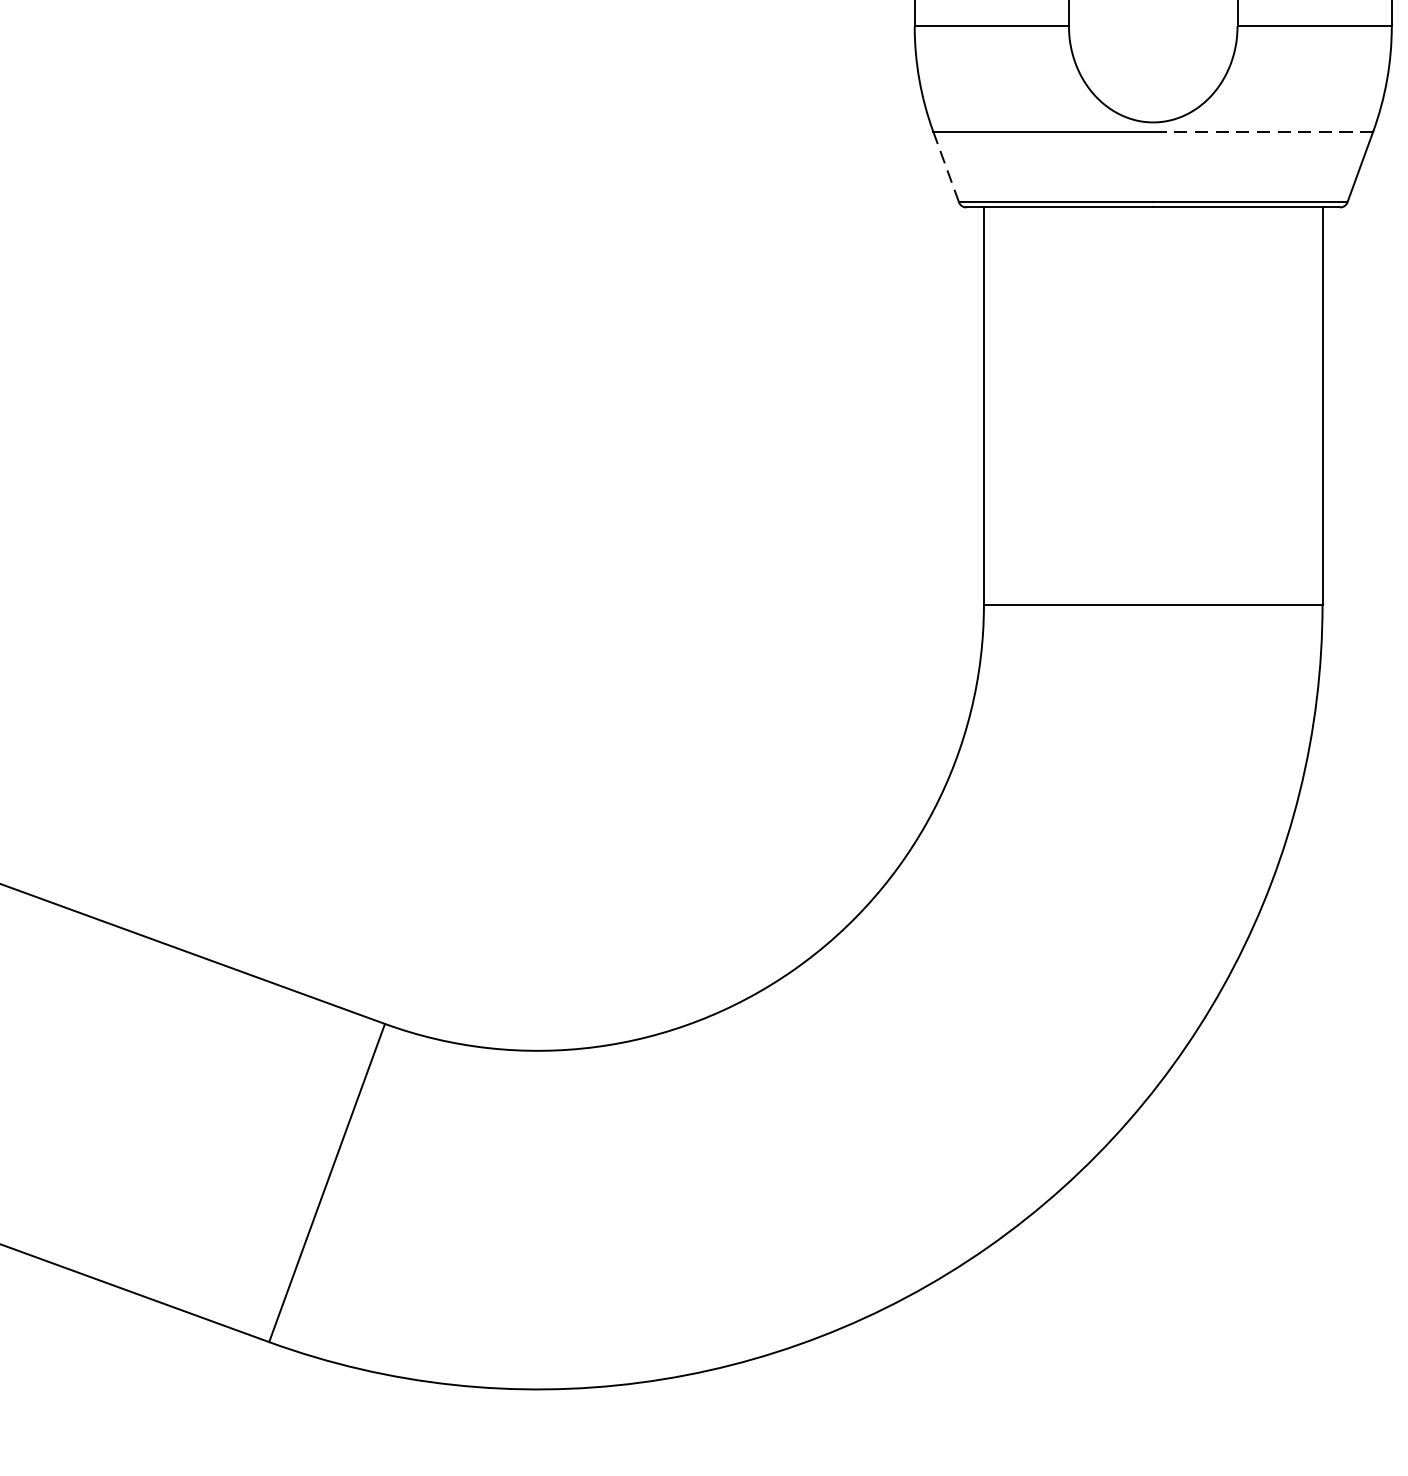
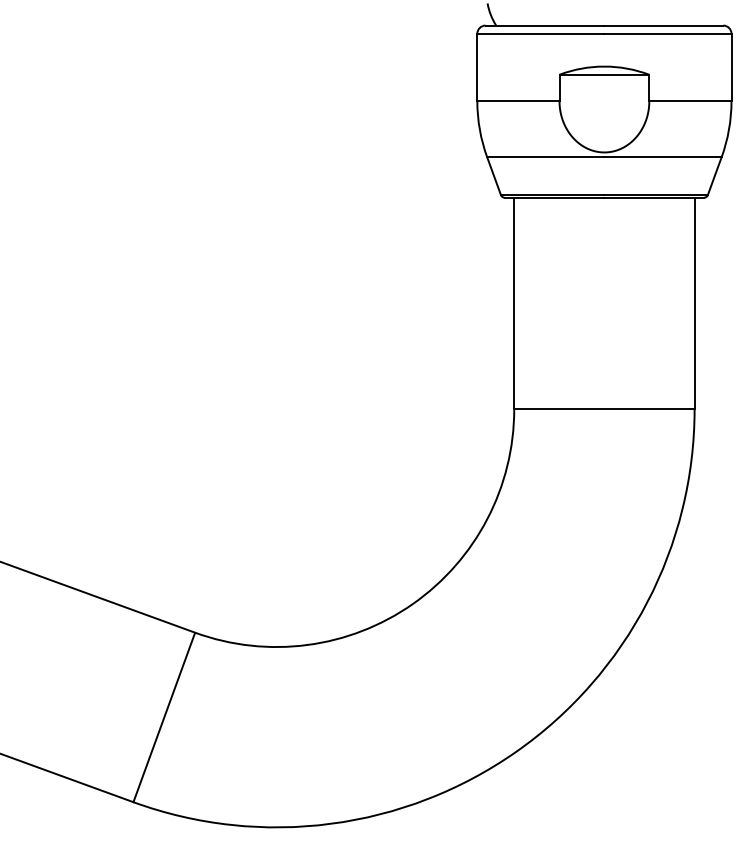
line: (1264, 131) -> (663, 157), dashed -> solid
line: (946, 167) -> (494, 176), dashed -> solid

